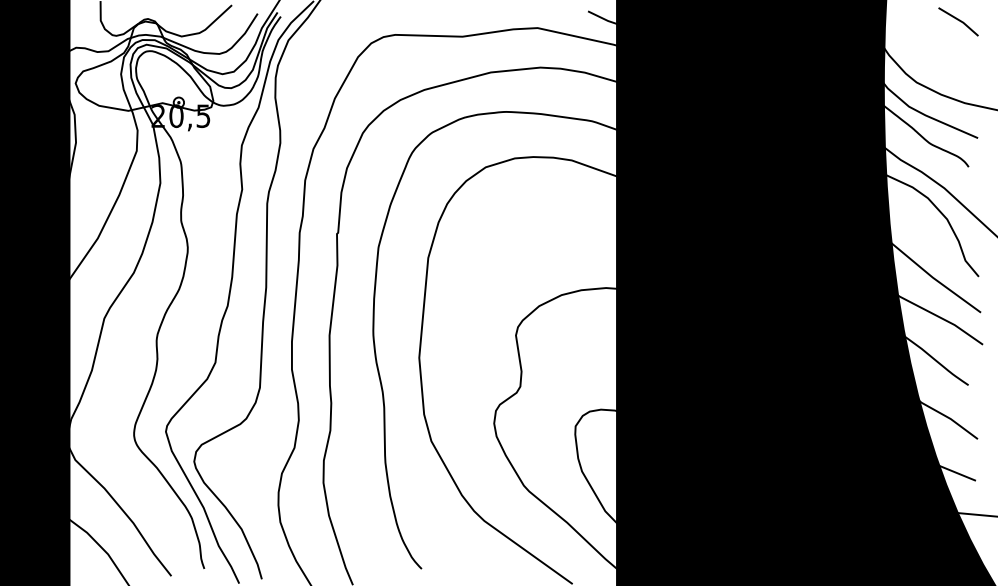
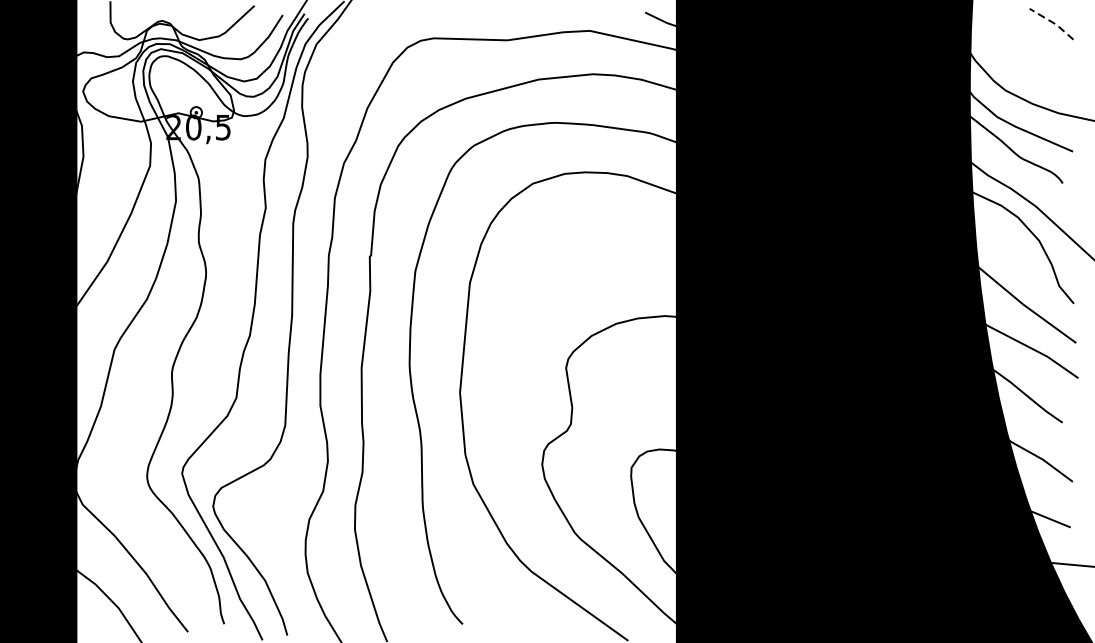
line: (959, 20) -> (1052, 22), solid -> dashed

